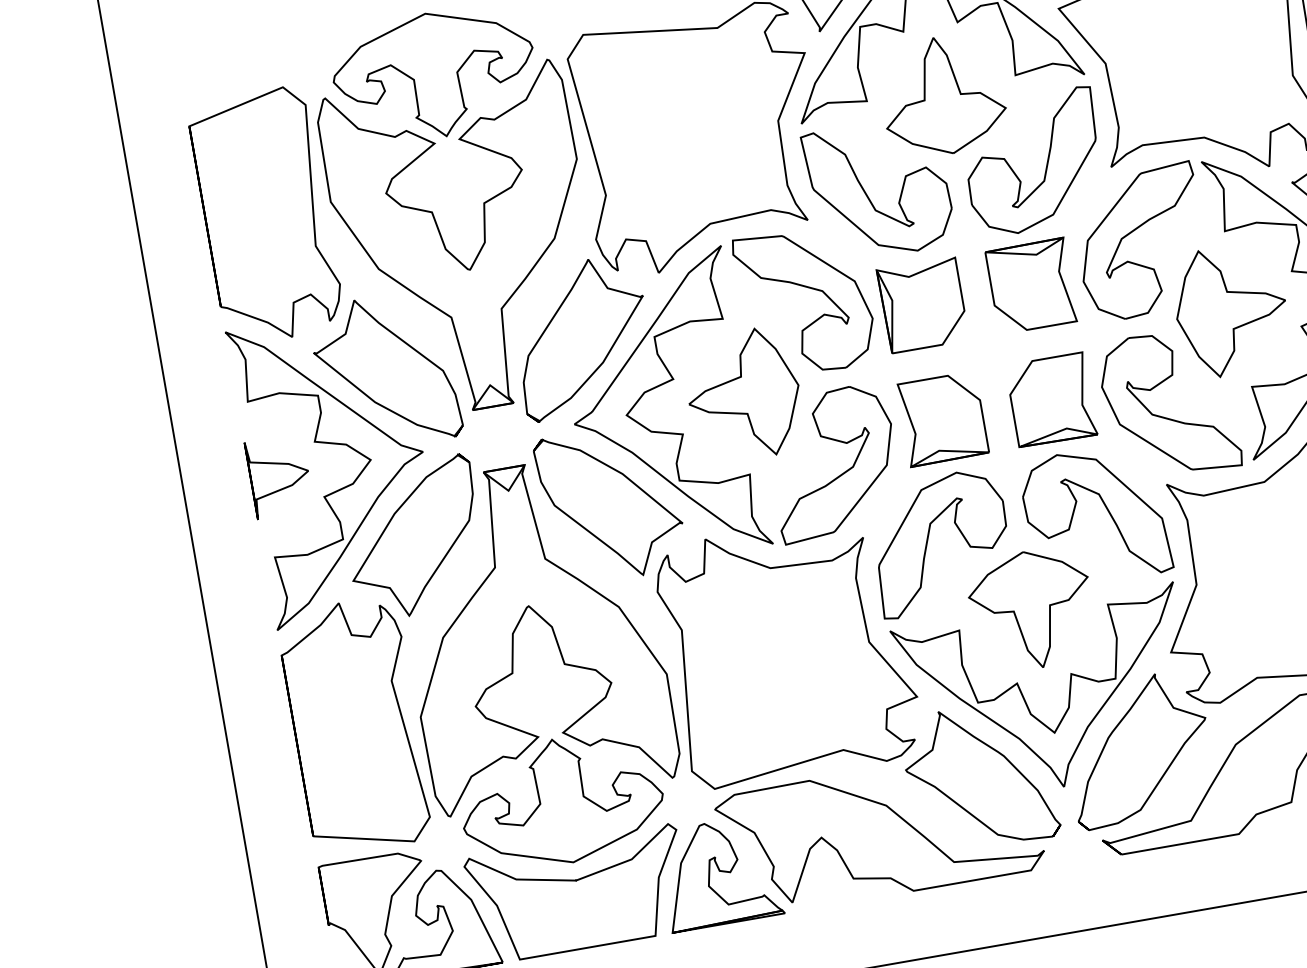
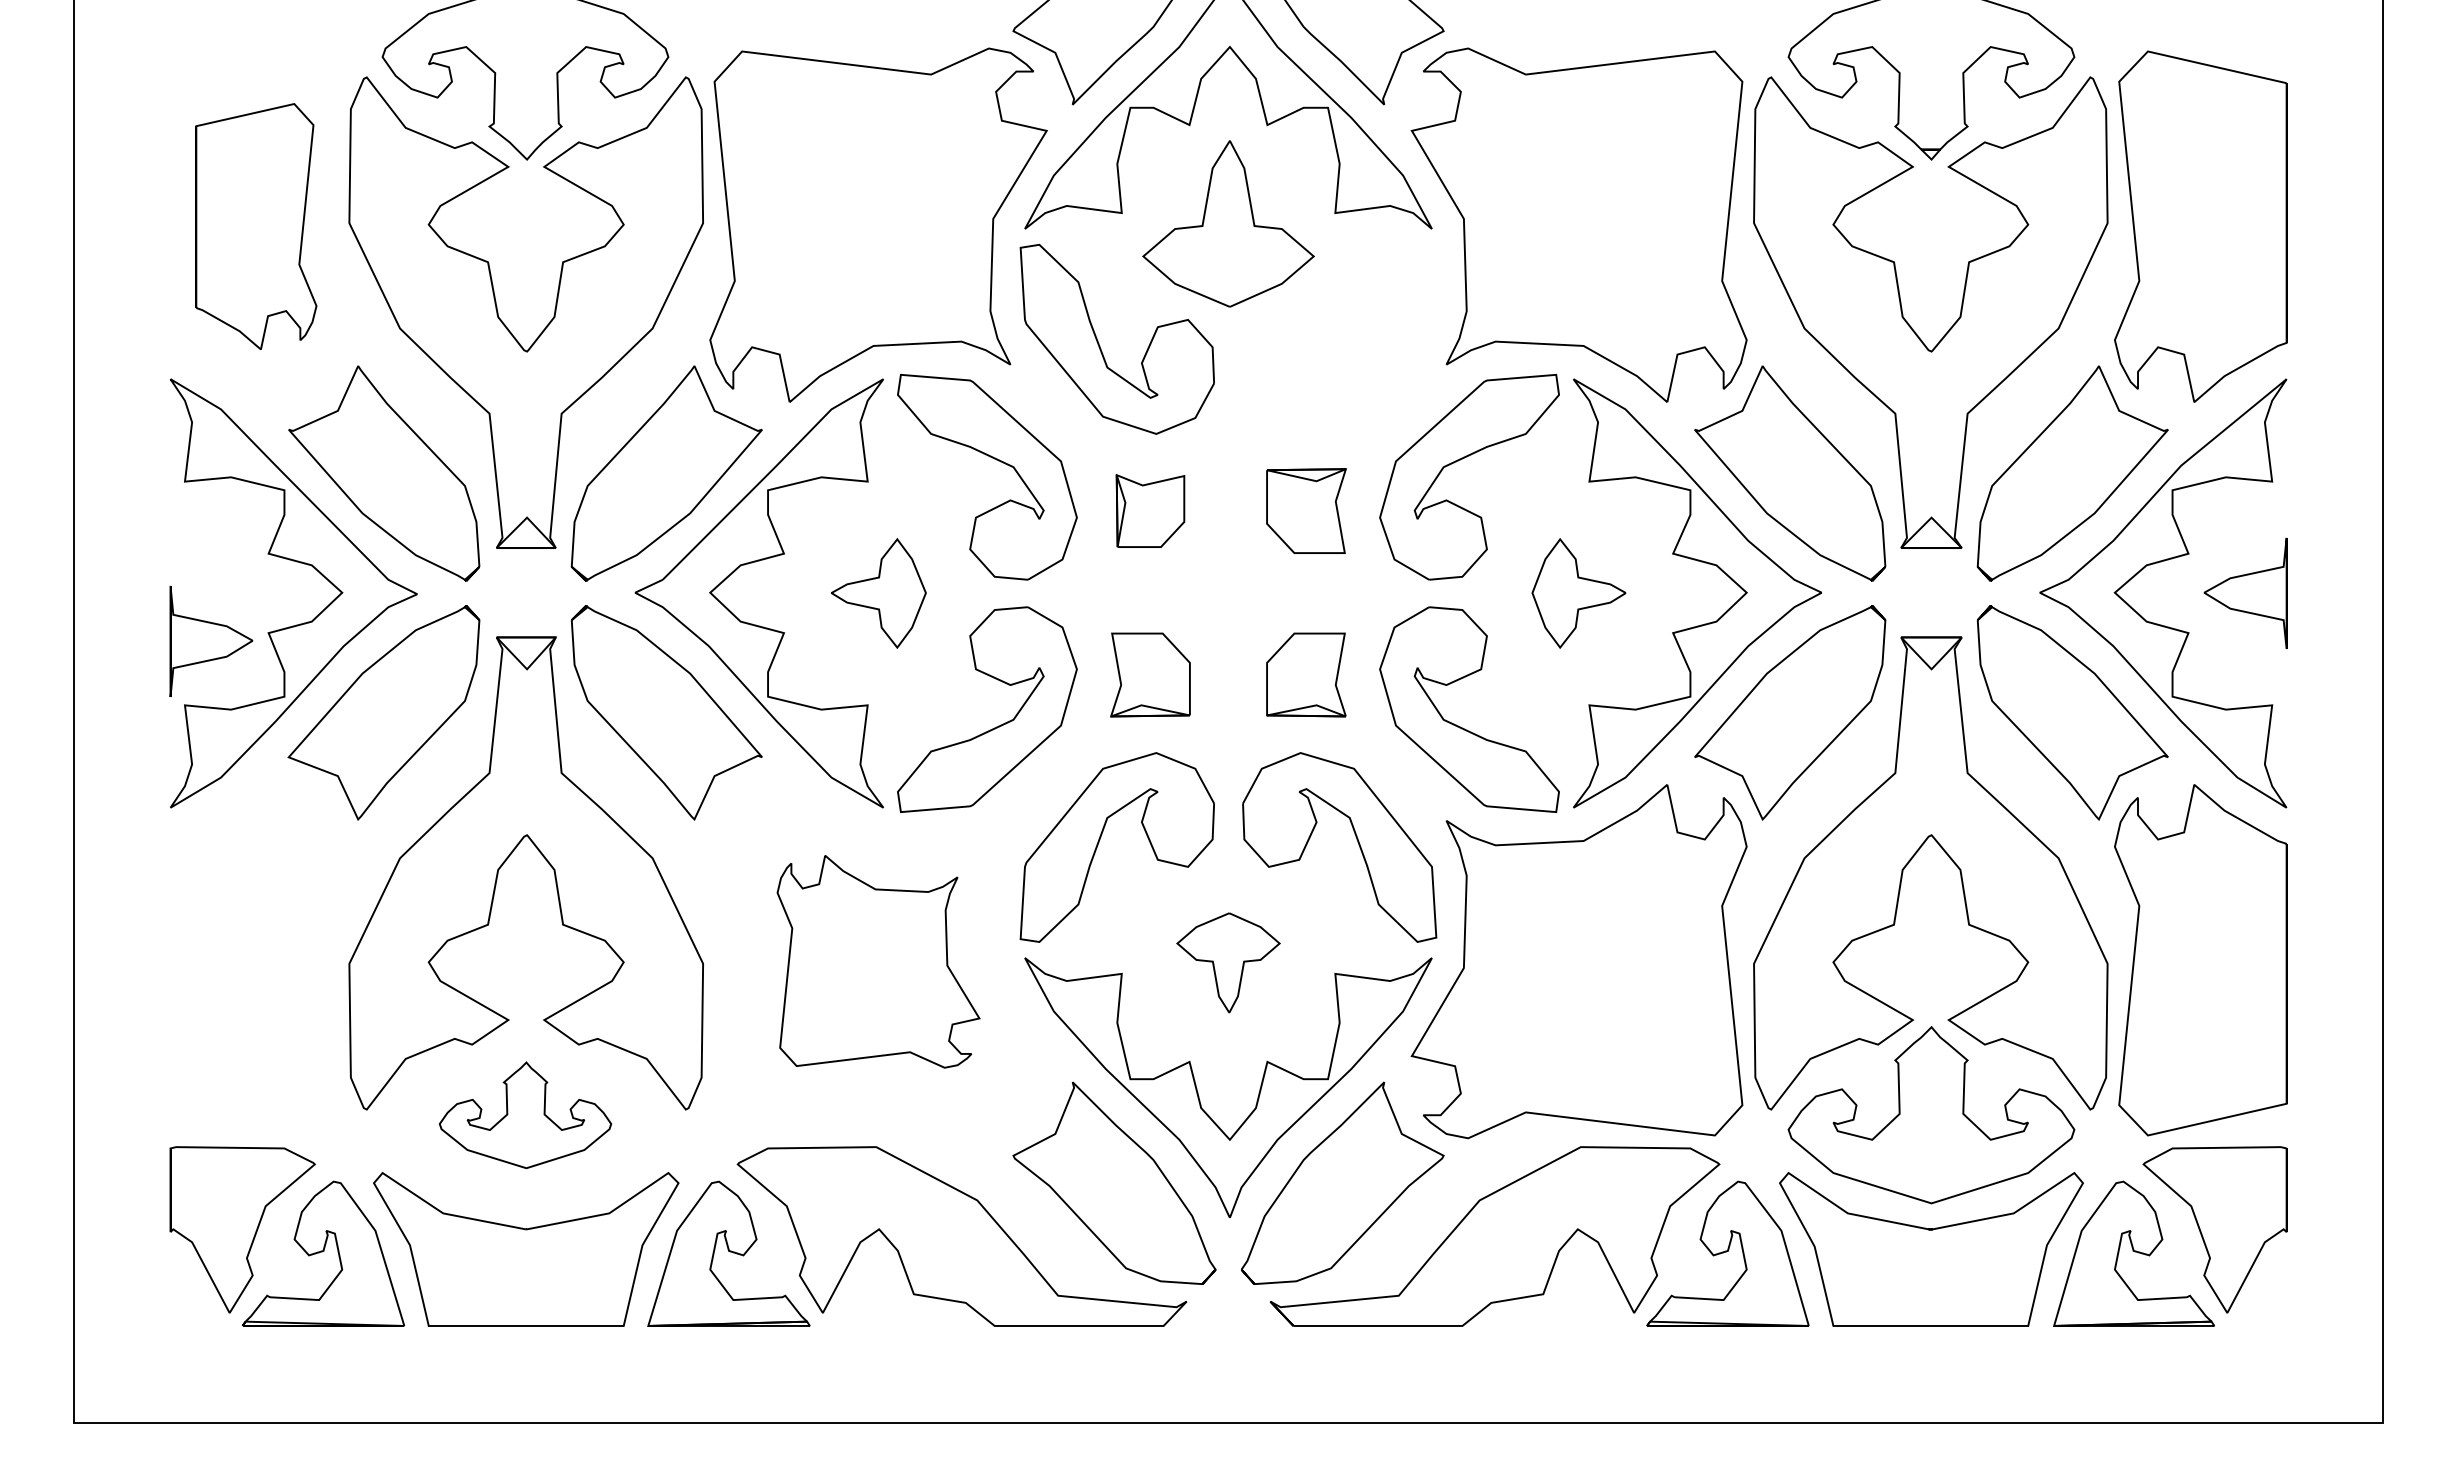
part: (1046, 163) -> (1357, 343), removed
part: (266, 215) -> (256, 226), size x0.7
part: (1031, 285) -> (1306, 510), size x0.7
part: (923, 304) -> (1150, 510), size x0.6
part: (1230, 310) -> (1578, 593), size x0.6
part: (743, 395) -> (878, 593), size x0.6
part: (1051, 399) -> (1306, 674), size x0.7
part: (942, 418) -> (1150, 674), size x0.7
part: (279, 476) -> (211, 641), moved
part: (1032, 609) -> (1228, 962), size x0.6
part: (788, 651) -> (878, 961), size x0.6
part: (355, 726) -> (256, 960), removed
part: (561, 801) -> (525, 1115), size x0.6

